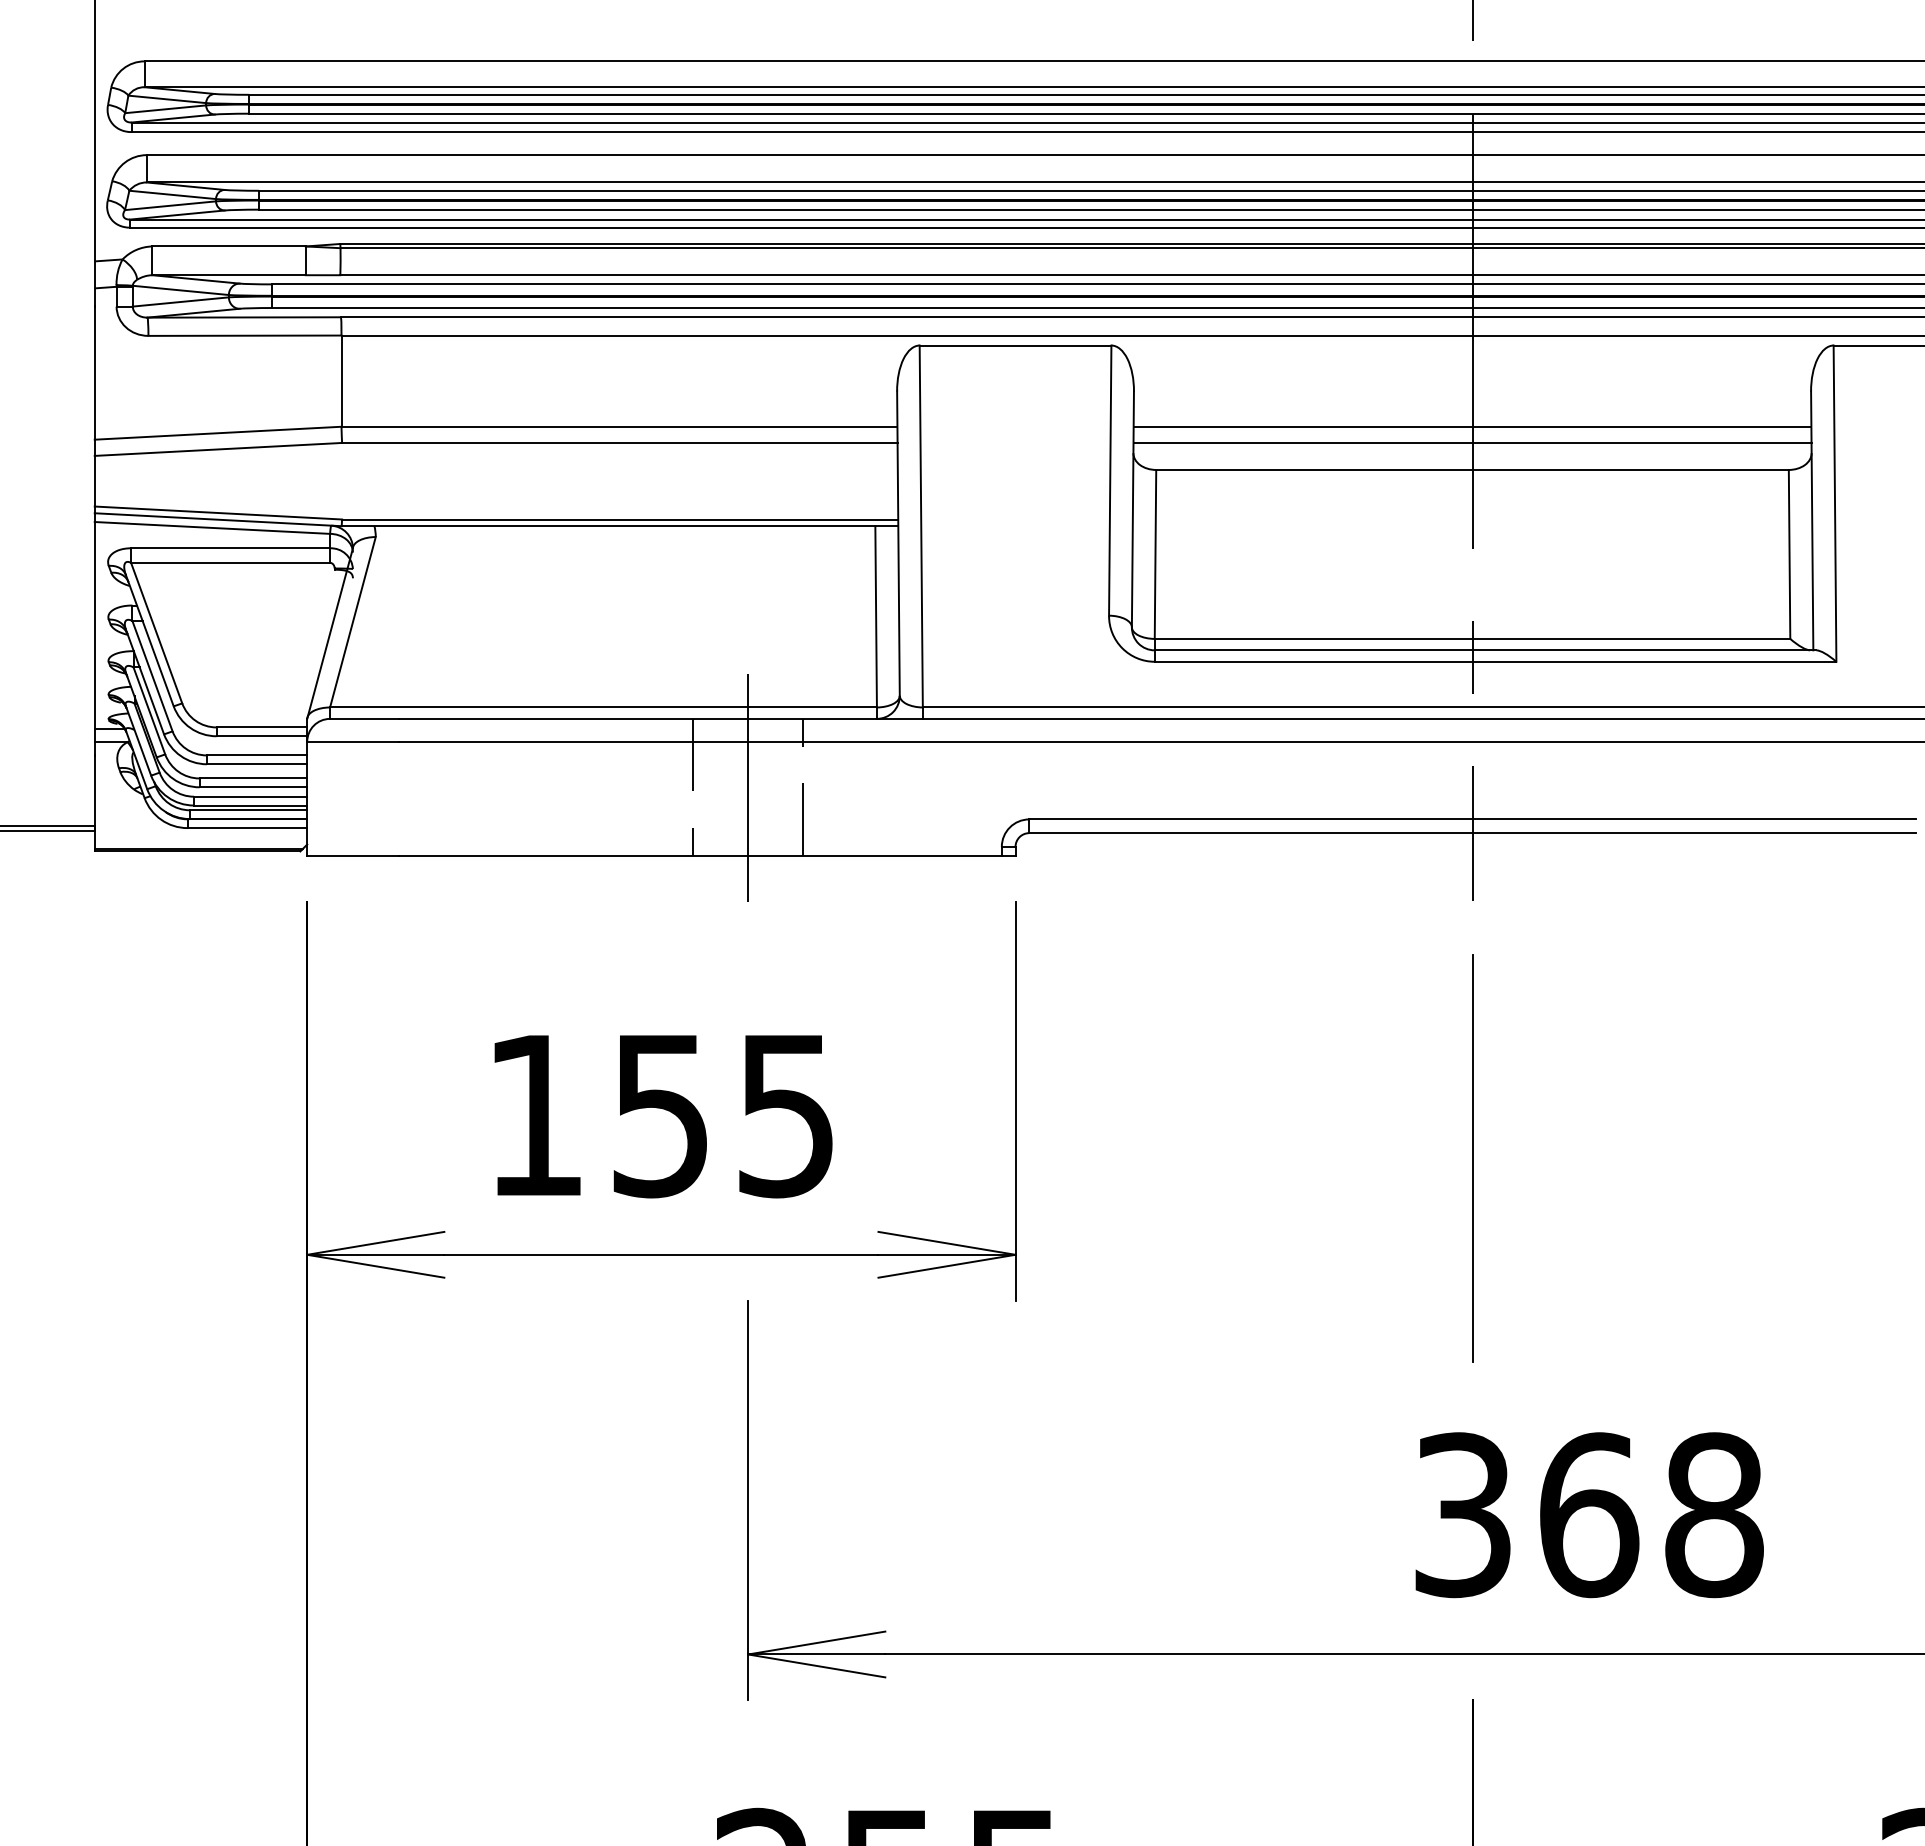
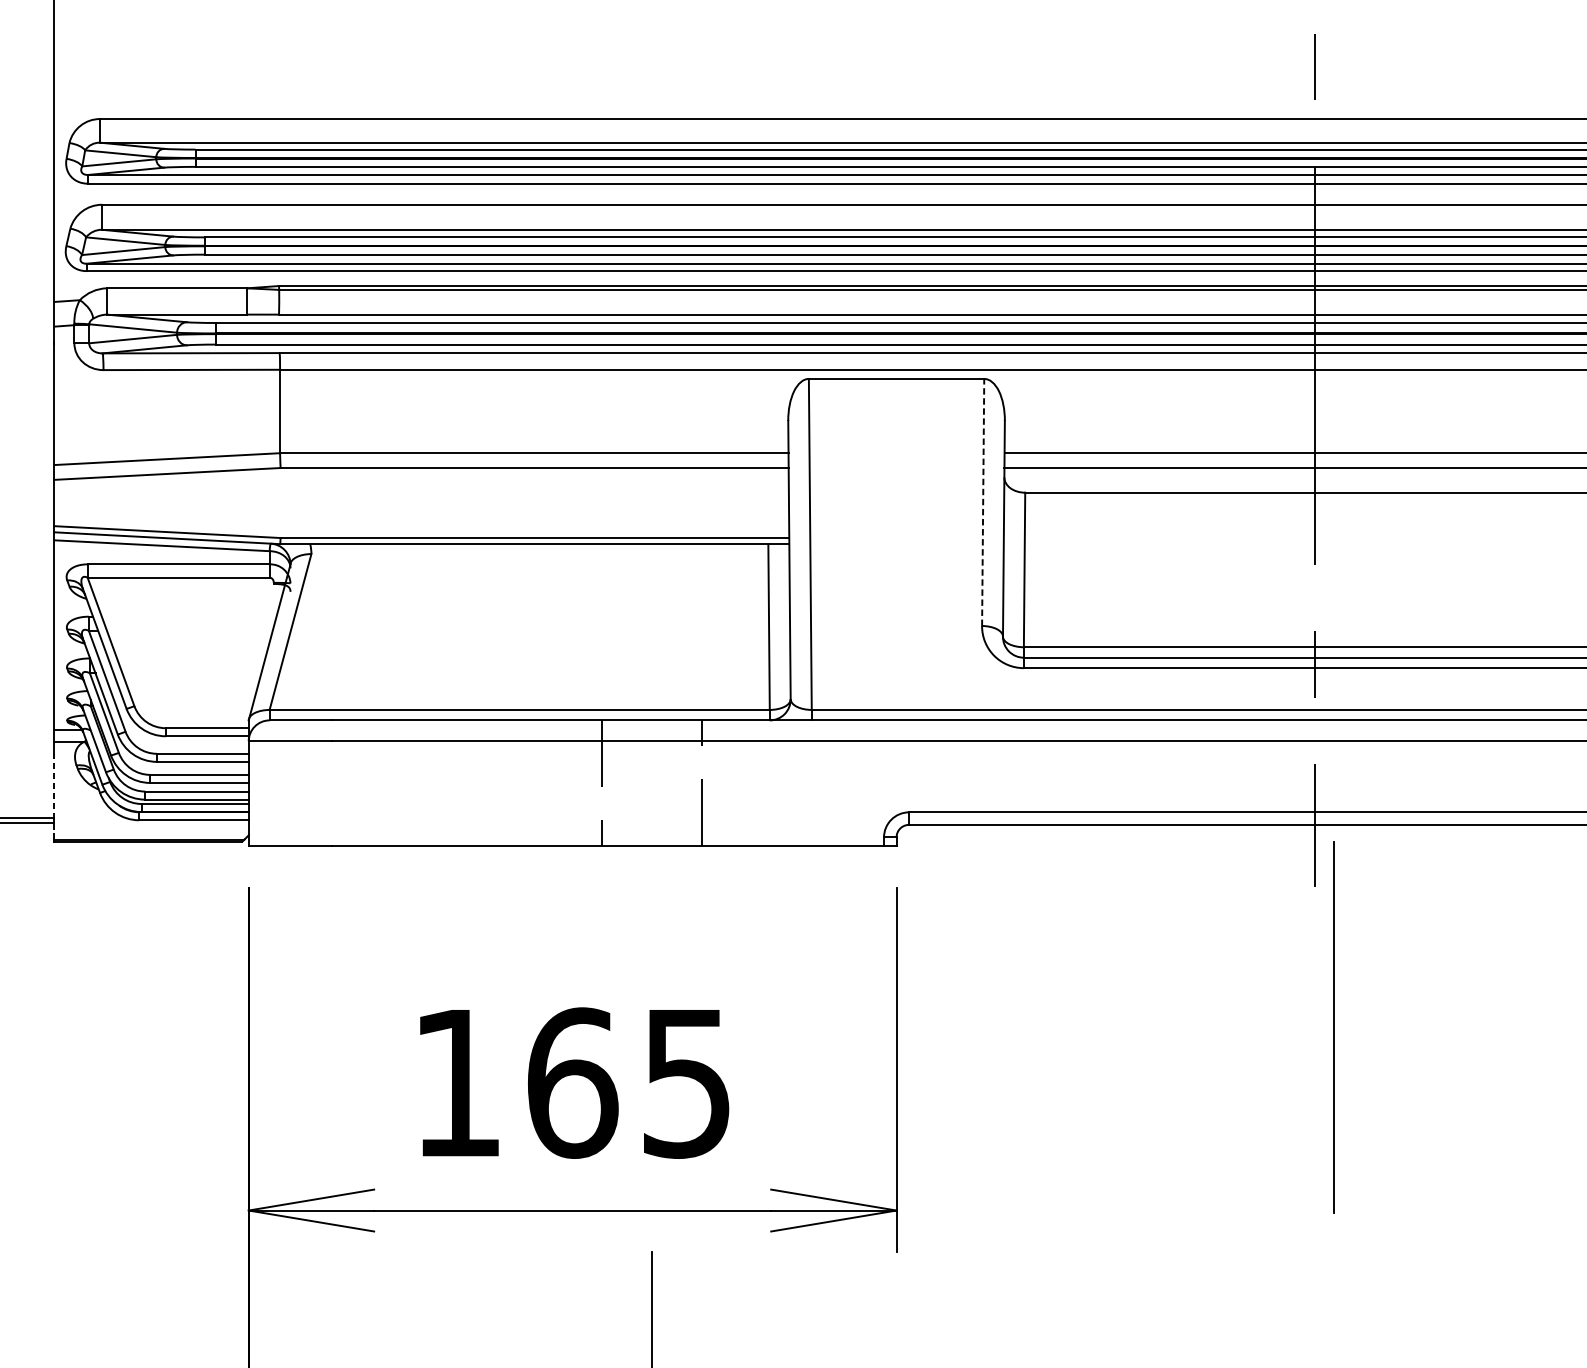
line: (1110, 480) -> (983, 502), solid -> dashed
line: (748, 788) -> (652, 784), removed
line: (94, 802) -> (54, 796), solid -> dashed
text: (661, 1115) -> (572, 1083), 155 -> 165
line: (1472, 1158) -> (1333, 1027), moved

